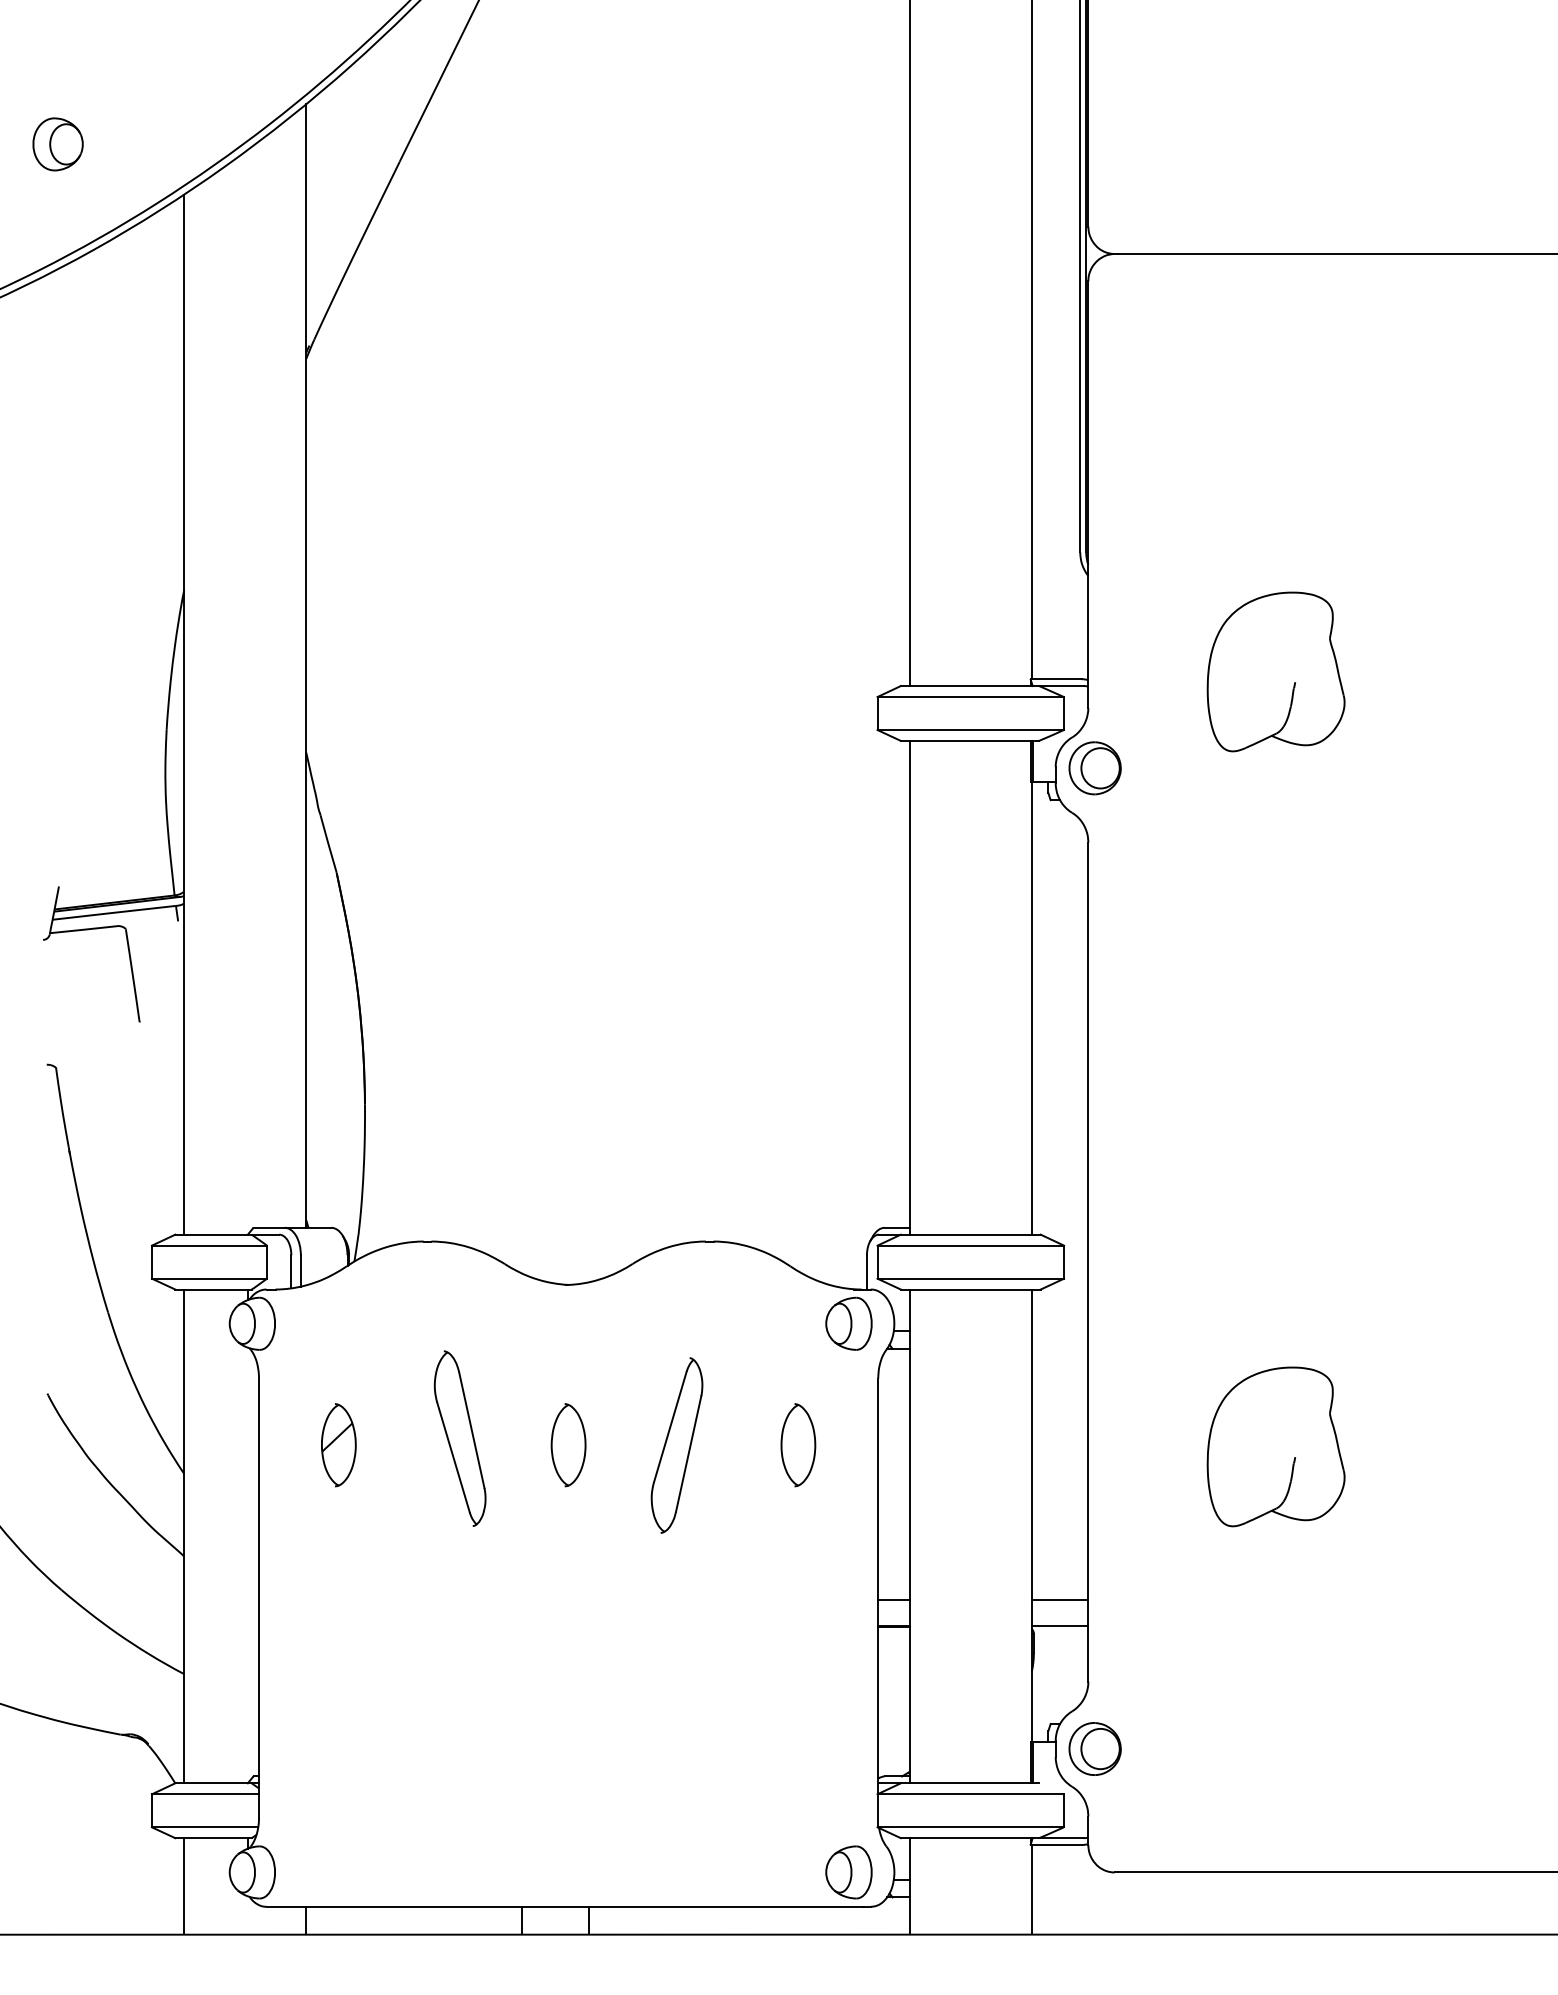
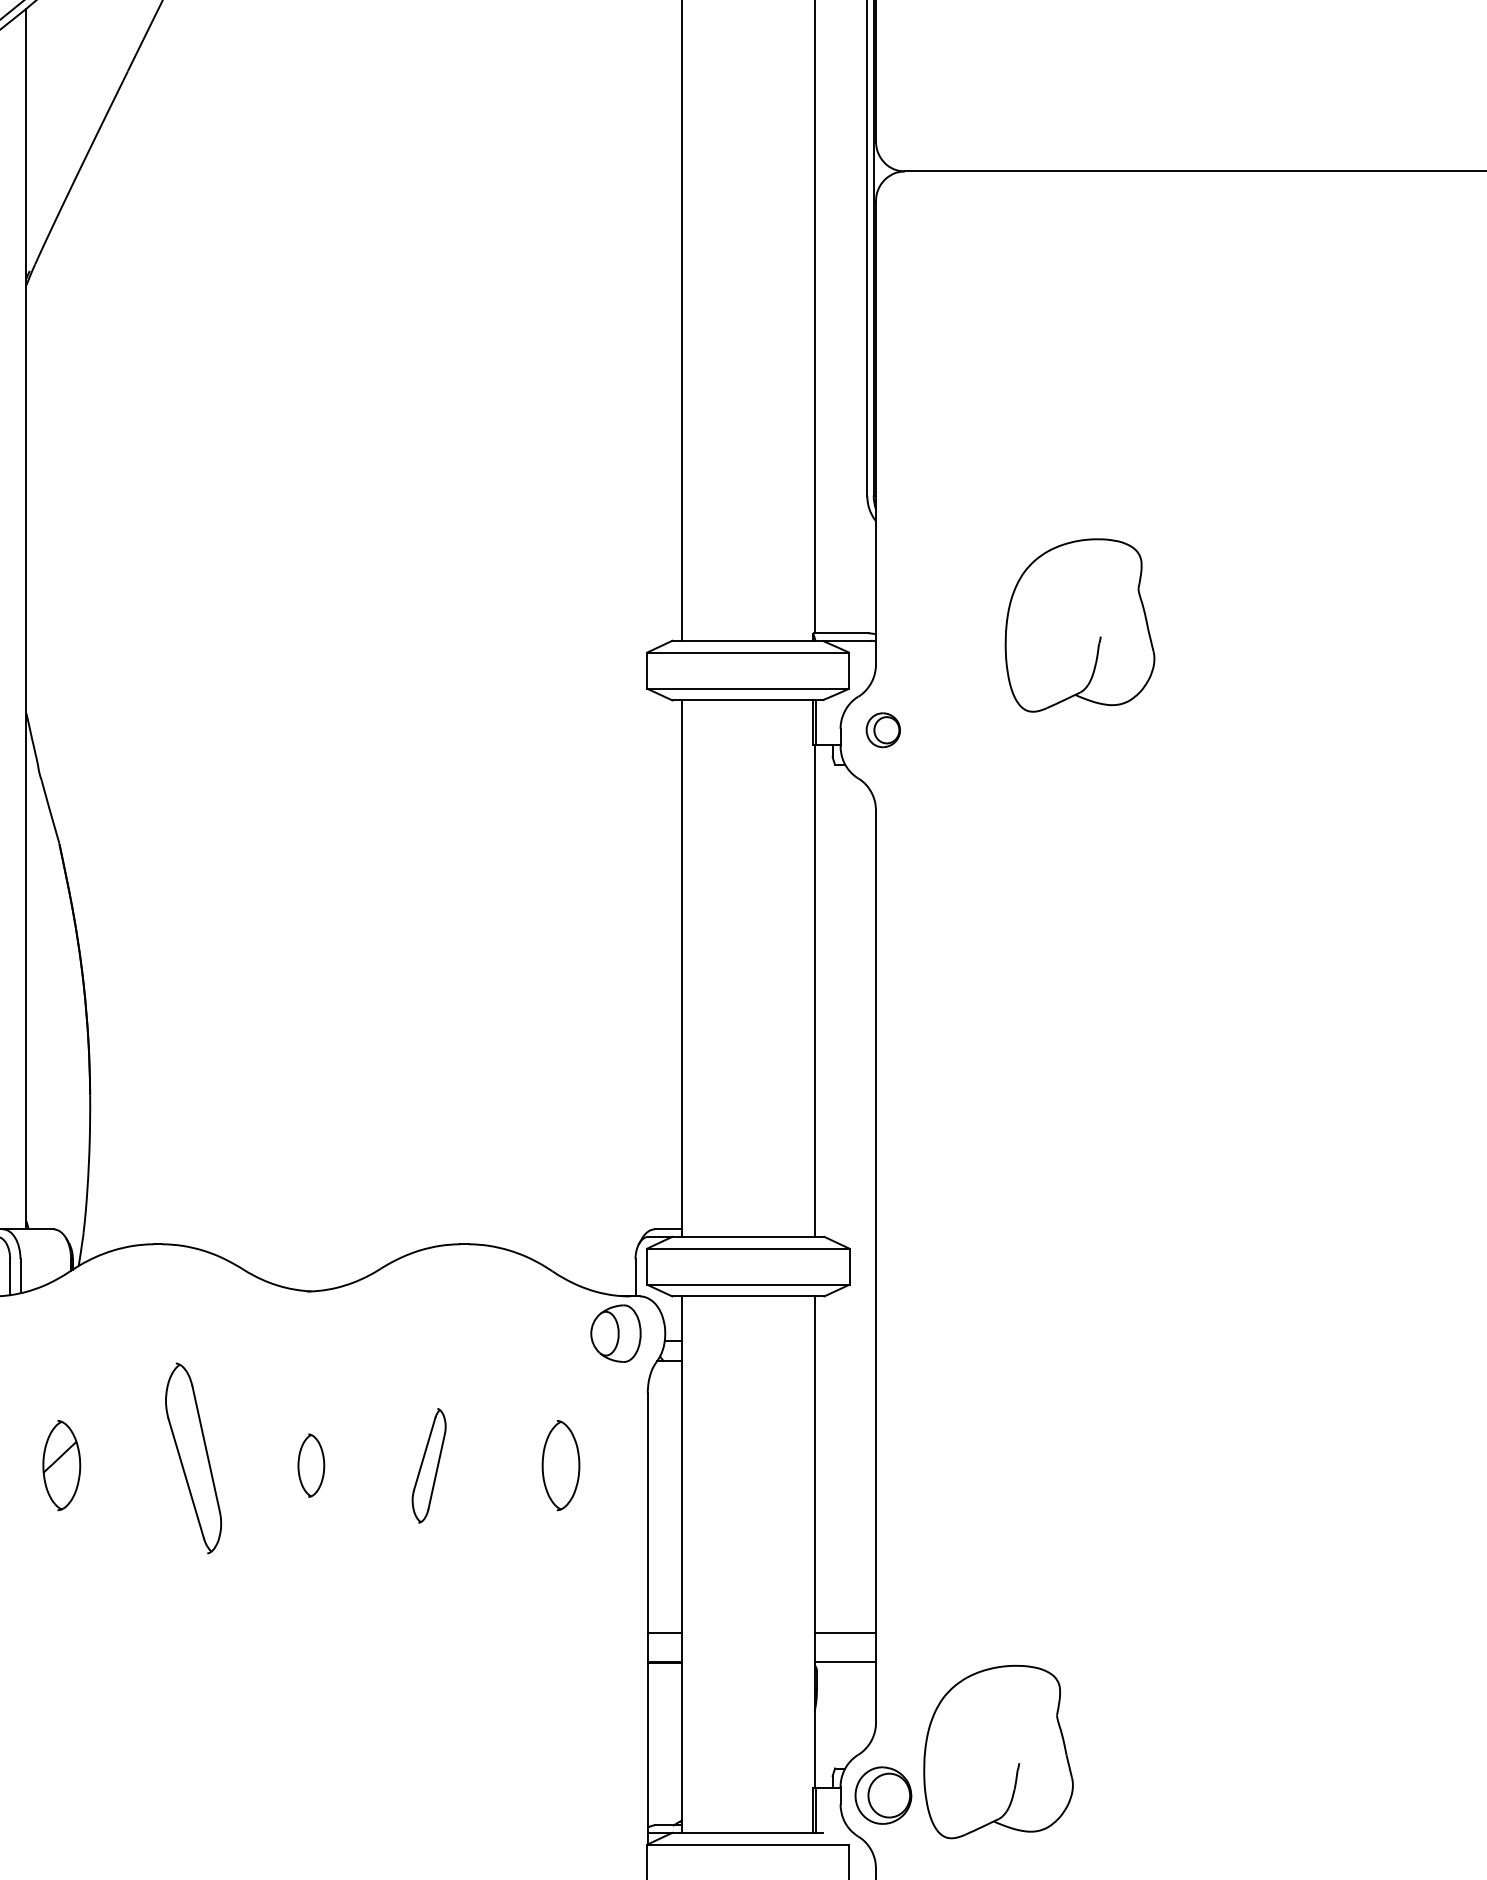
part: (1094, 768) -> (882, 730), size x0.6
part: (568, 1445) -> (311, 1465), size x0.7
part: (676, 1445) -> (428, 1465), size x0.6
part: (1275, 1446) -> (997, 1751), moved

